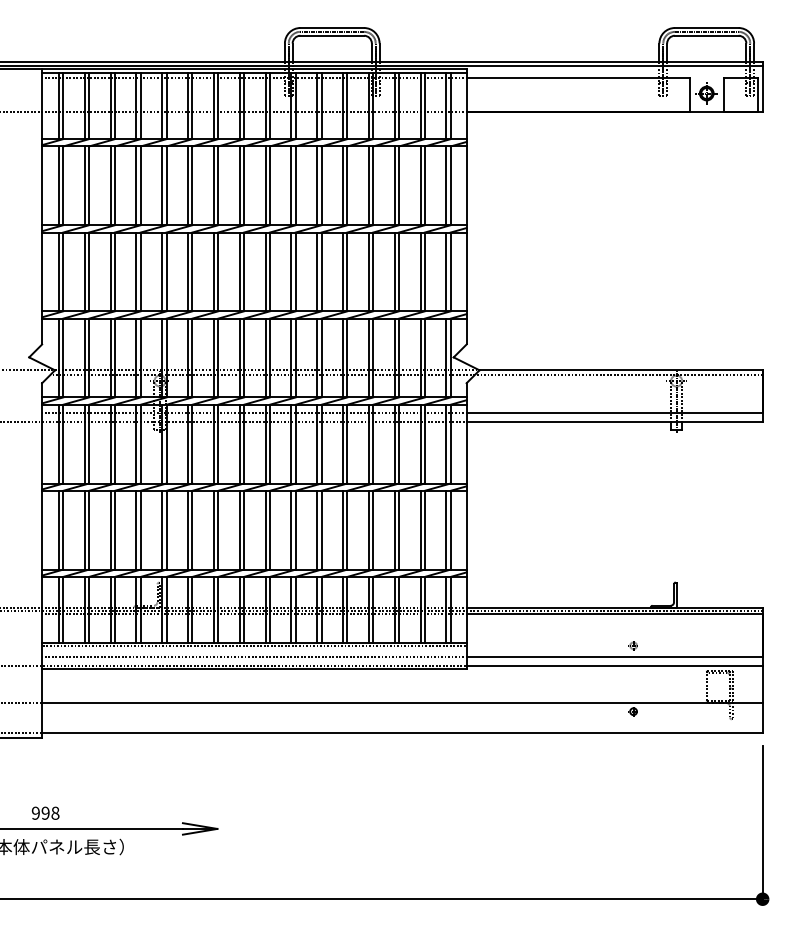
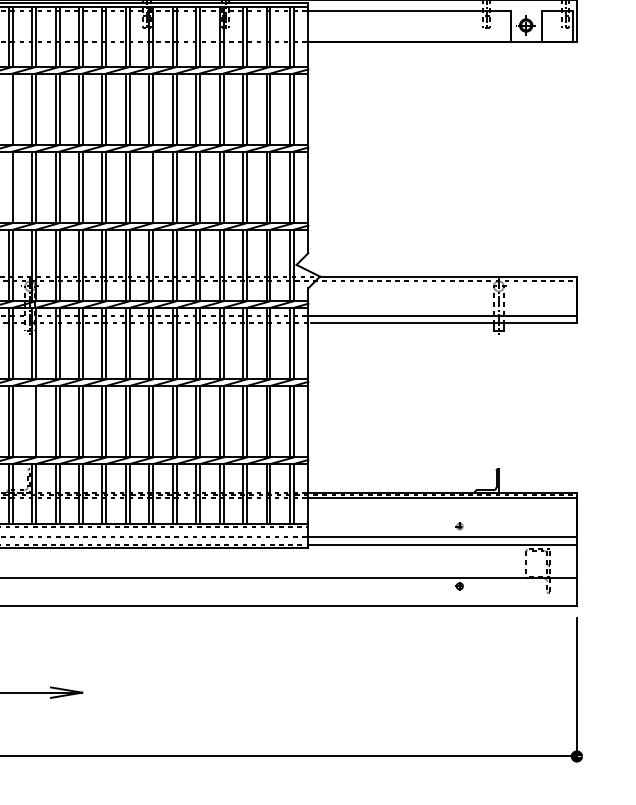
line: (136, 185) -> (8, 108), removed
line: (136, 271) -> (8, 186), removed
line: (291, 271) -> (149, 186), removed
line: (162, 529) -> (32, 421), removed

